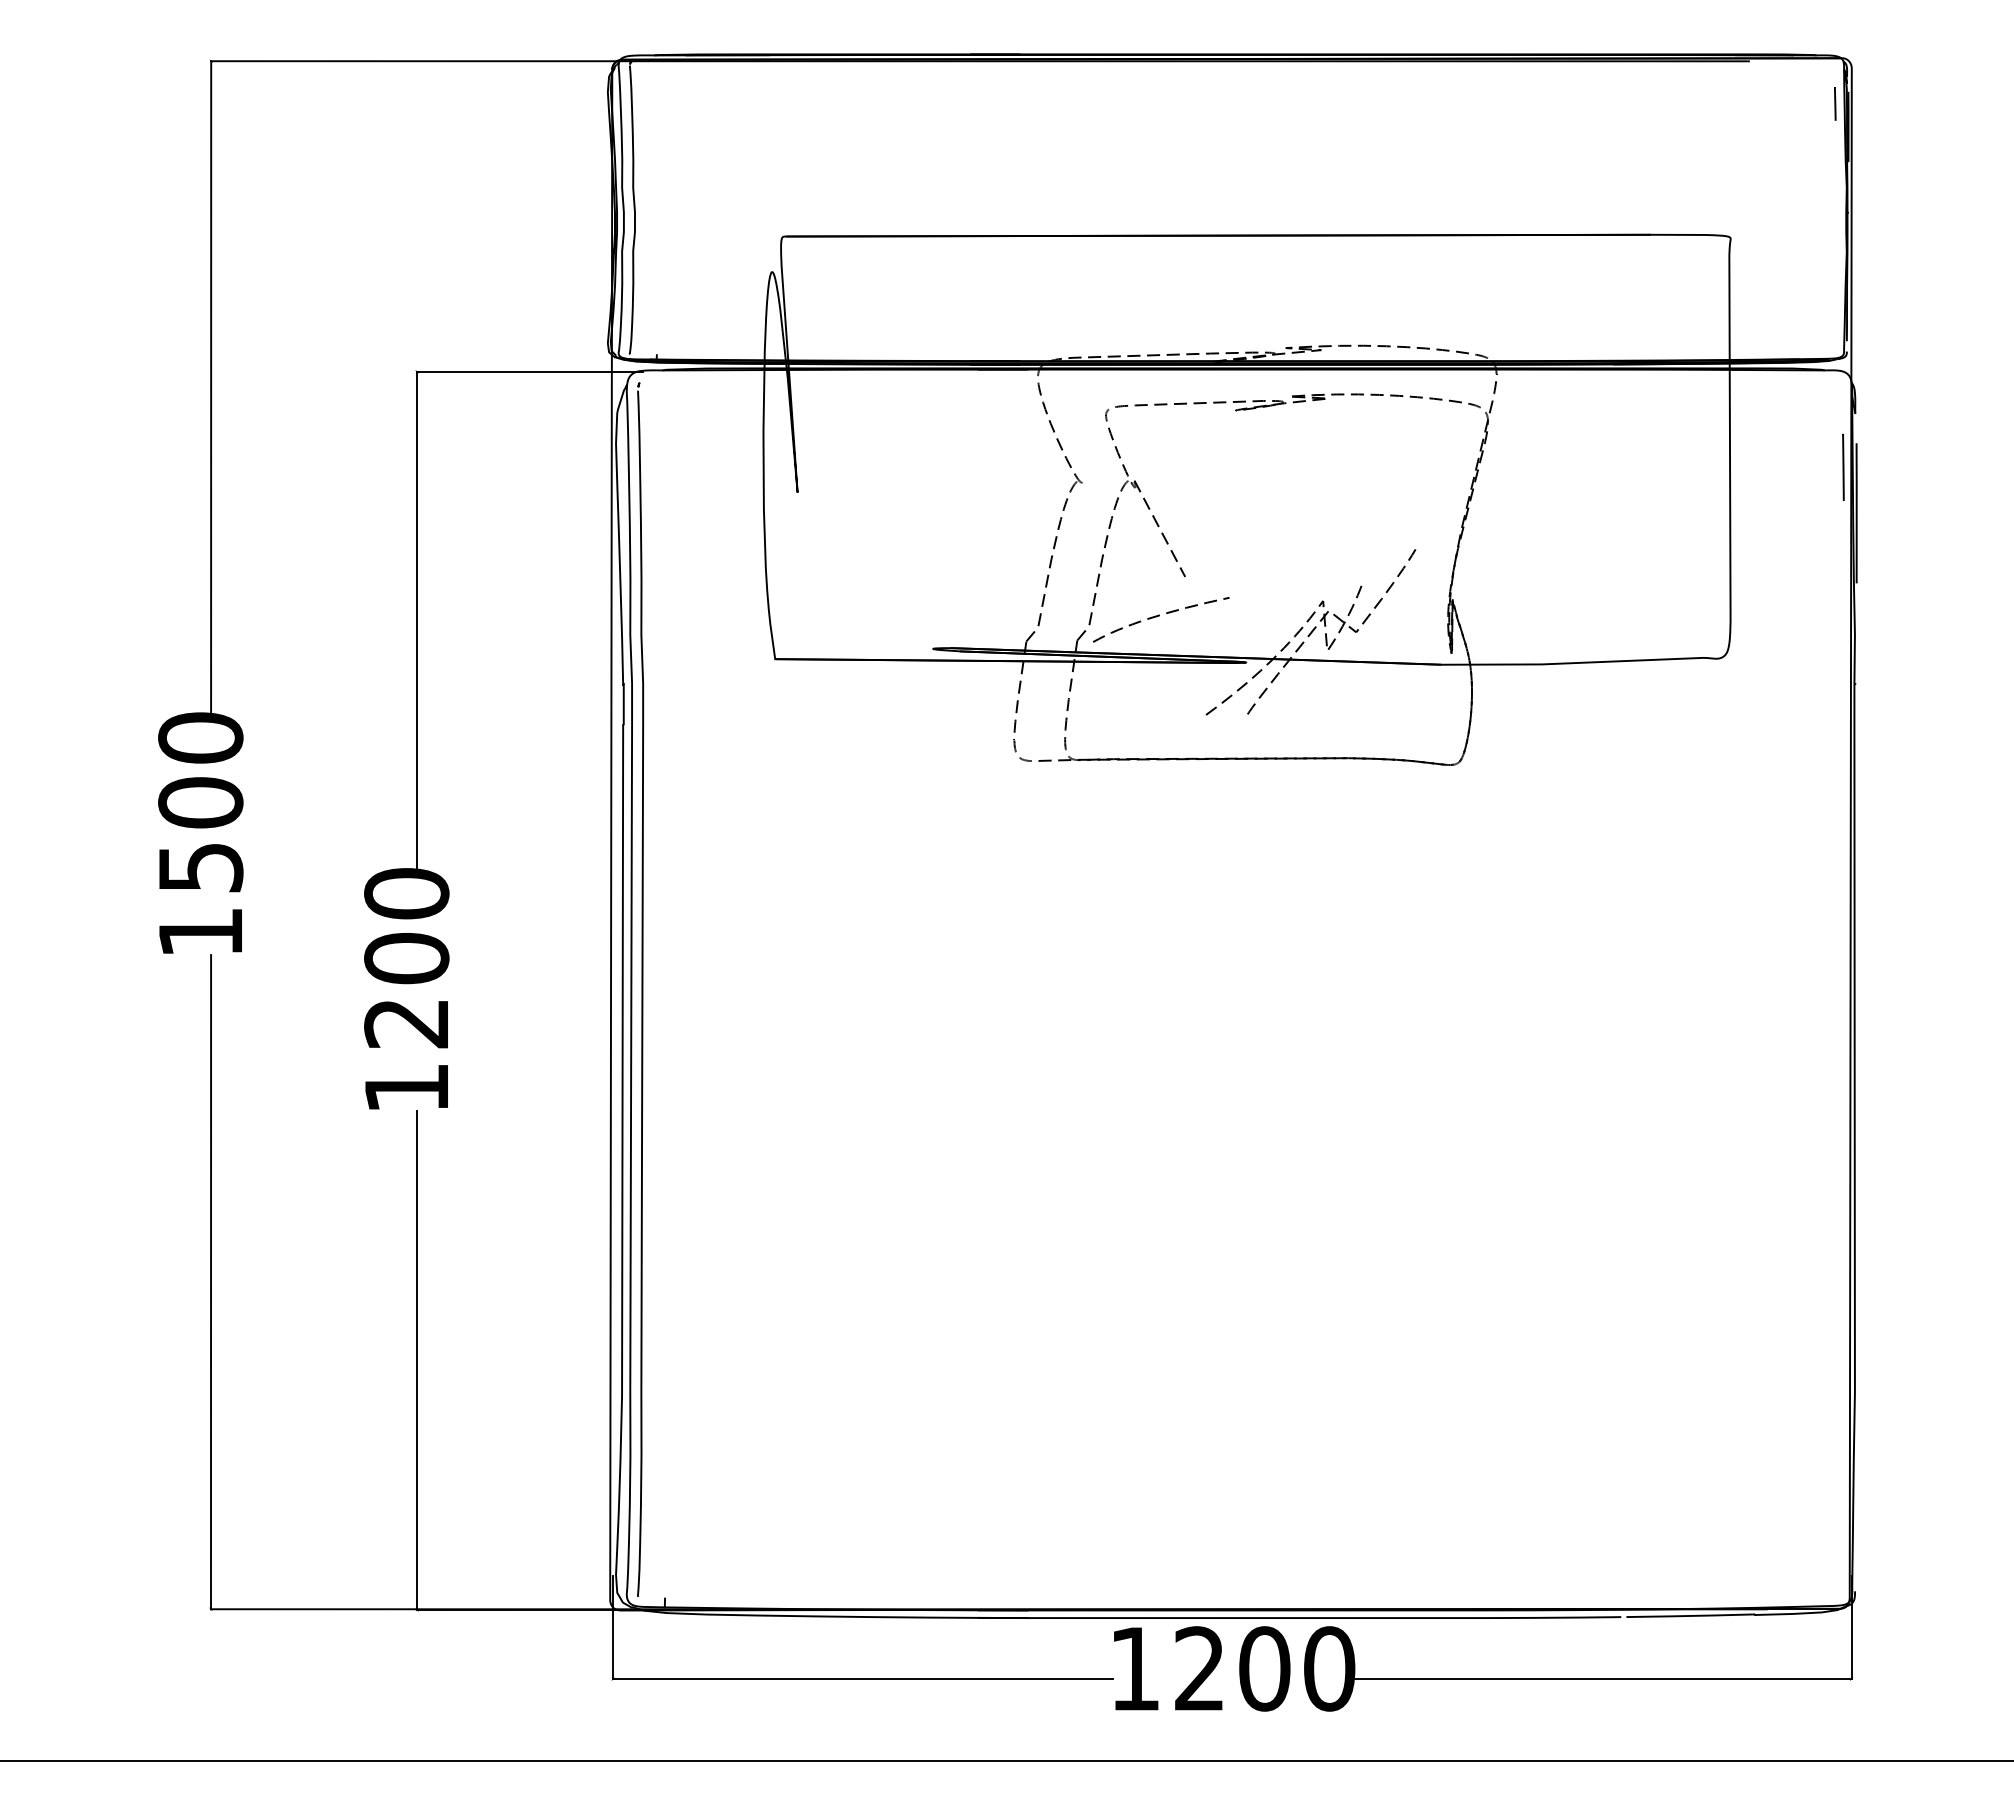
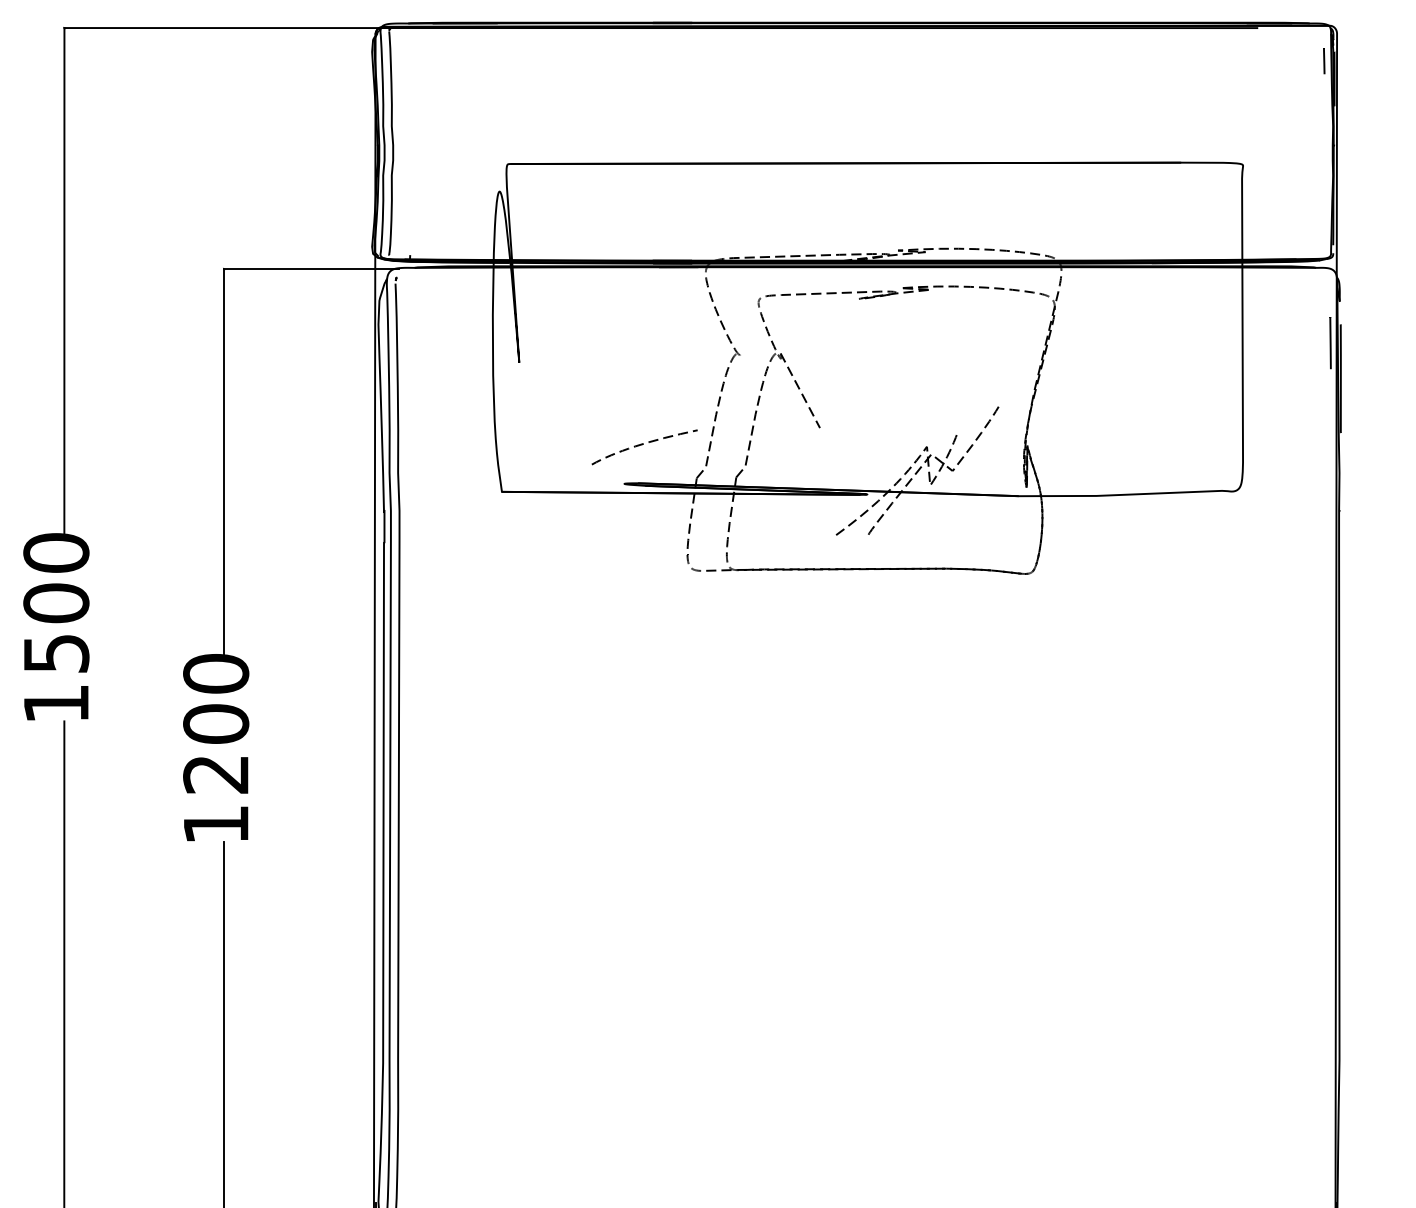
curve: (1159, 616) -> (643, 444), moved

